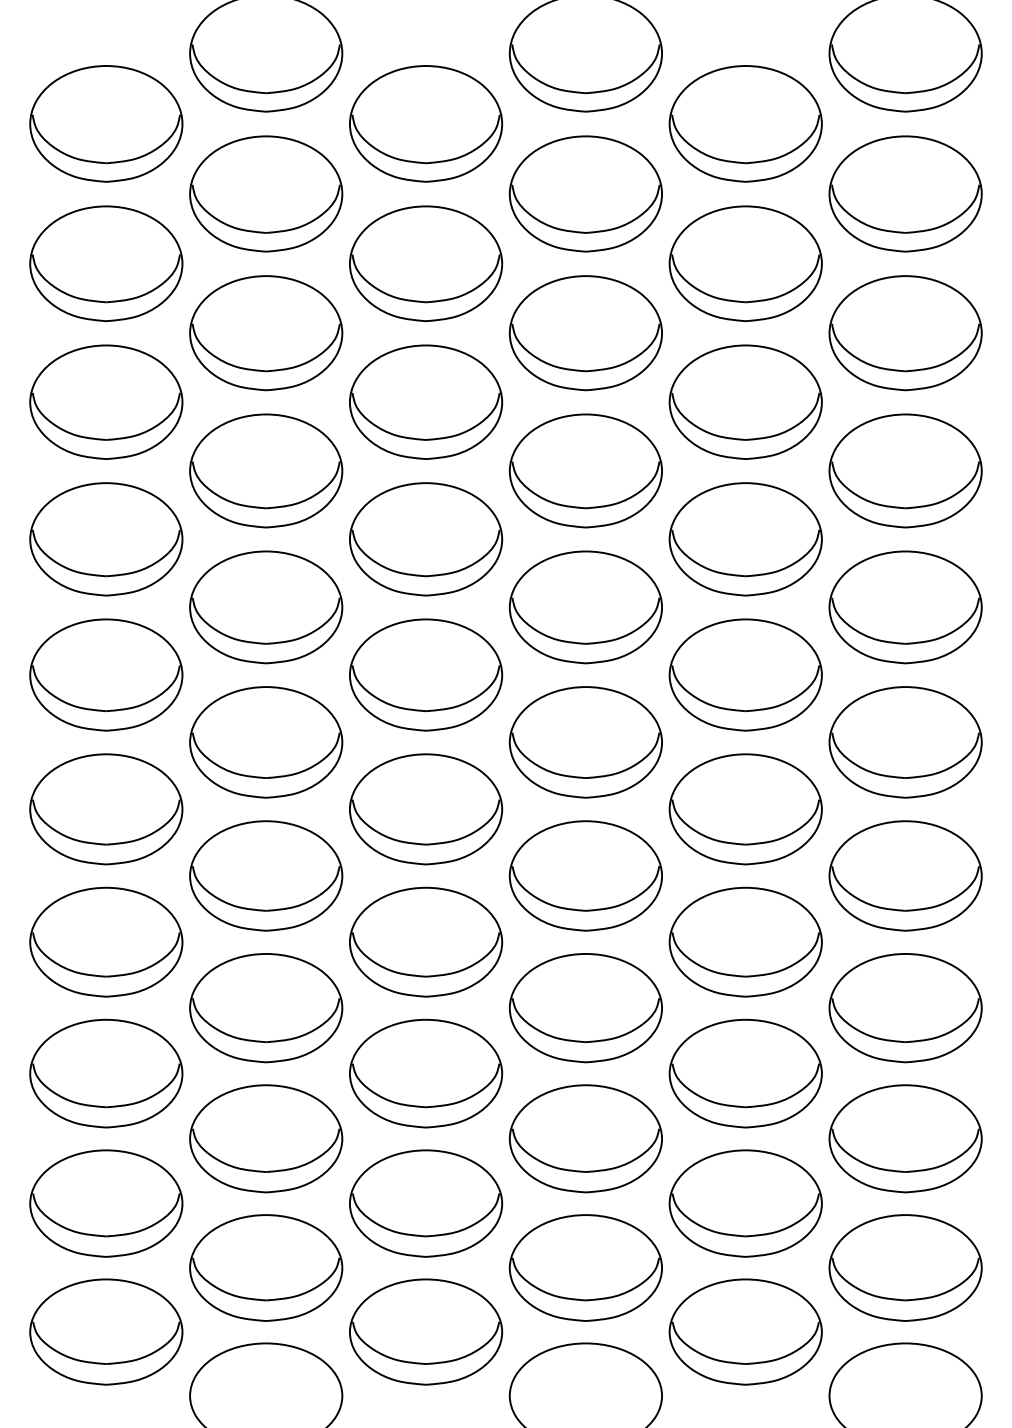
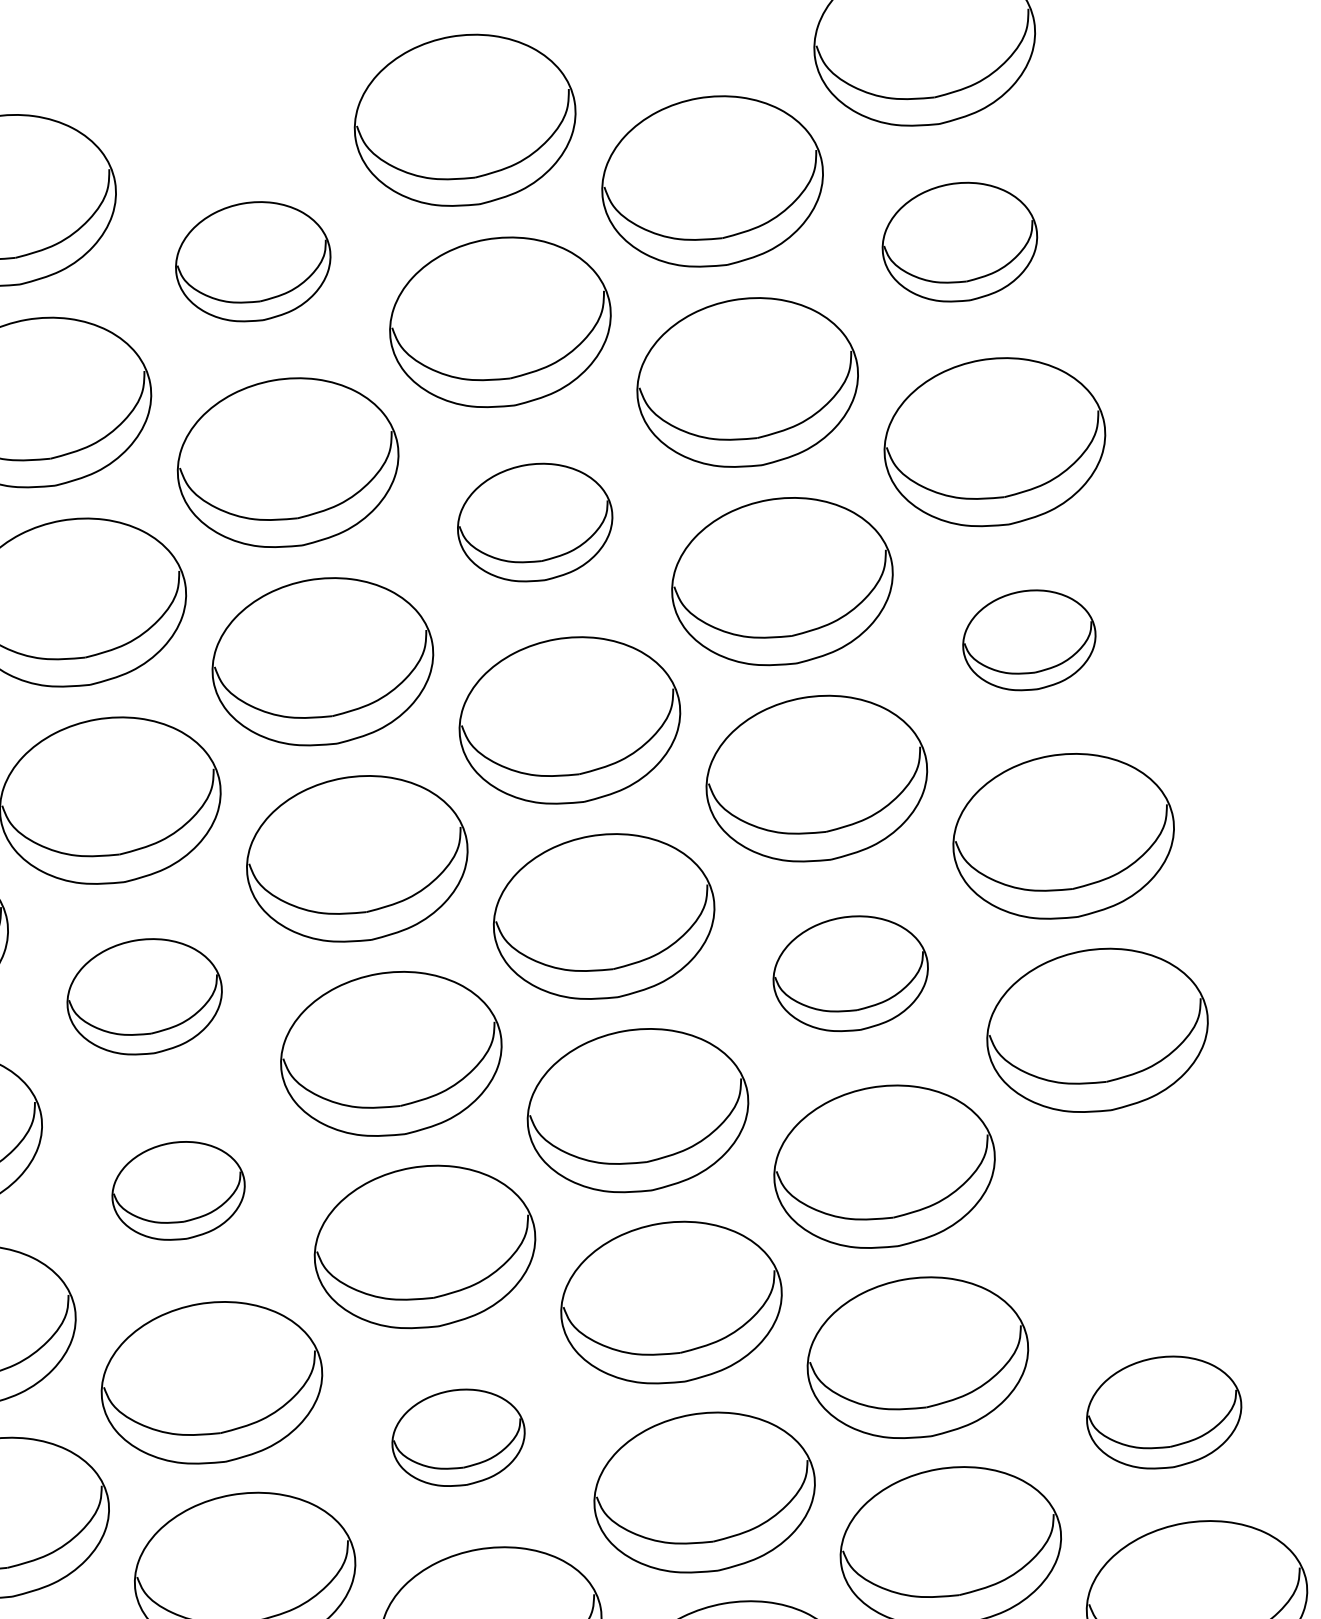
part: (426, 123) -> (253, 261), size x0.7
part: (905, 193) -> (959, 241), size x0.7
part: (585, 333) -> (534, 523), size x0.7
part: (905, 470) -> (1029, 639), size x0.6
part: (266, 607) -> (144, 996), size x0.7
part: (745, 674) -> (850, 973), size x0.7
part: (266, 742) -> (178, 1191), size x0.6
part: (905, 875) -> (1130, 1221), removed
part: (426, 941) -> (458, 1436), size x0.6
part: (905, 1008) -> (1164, 1413), size x0.7

